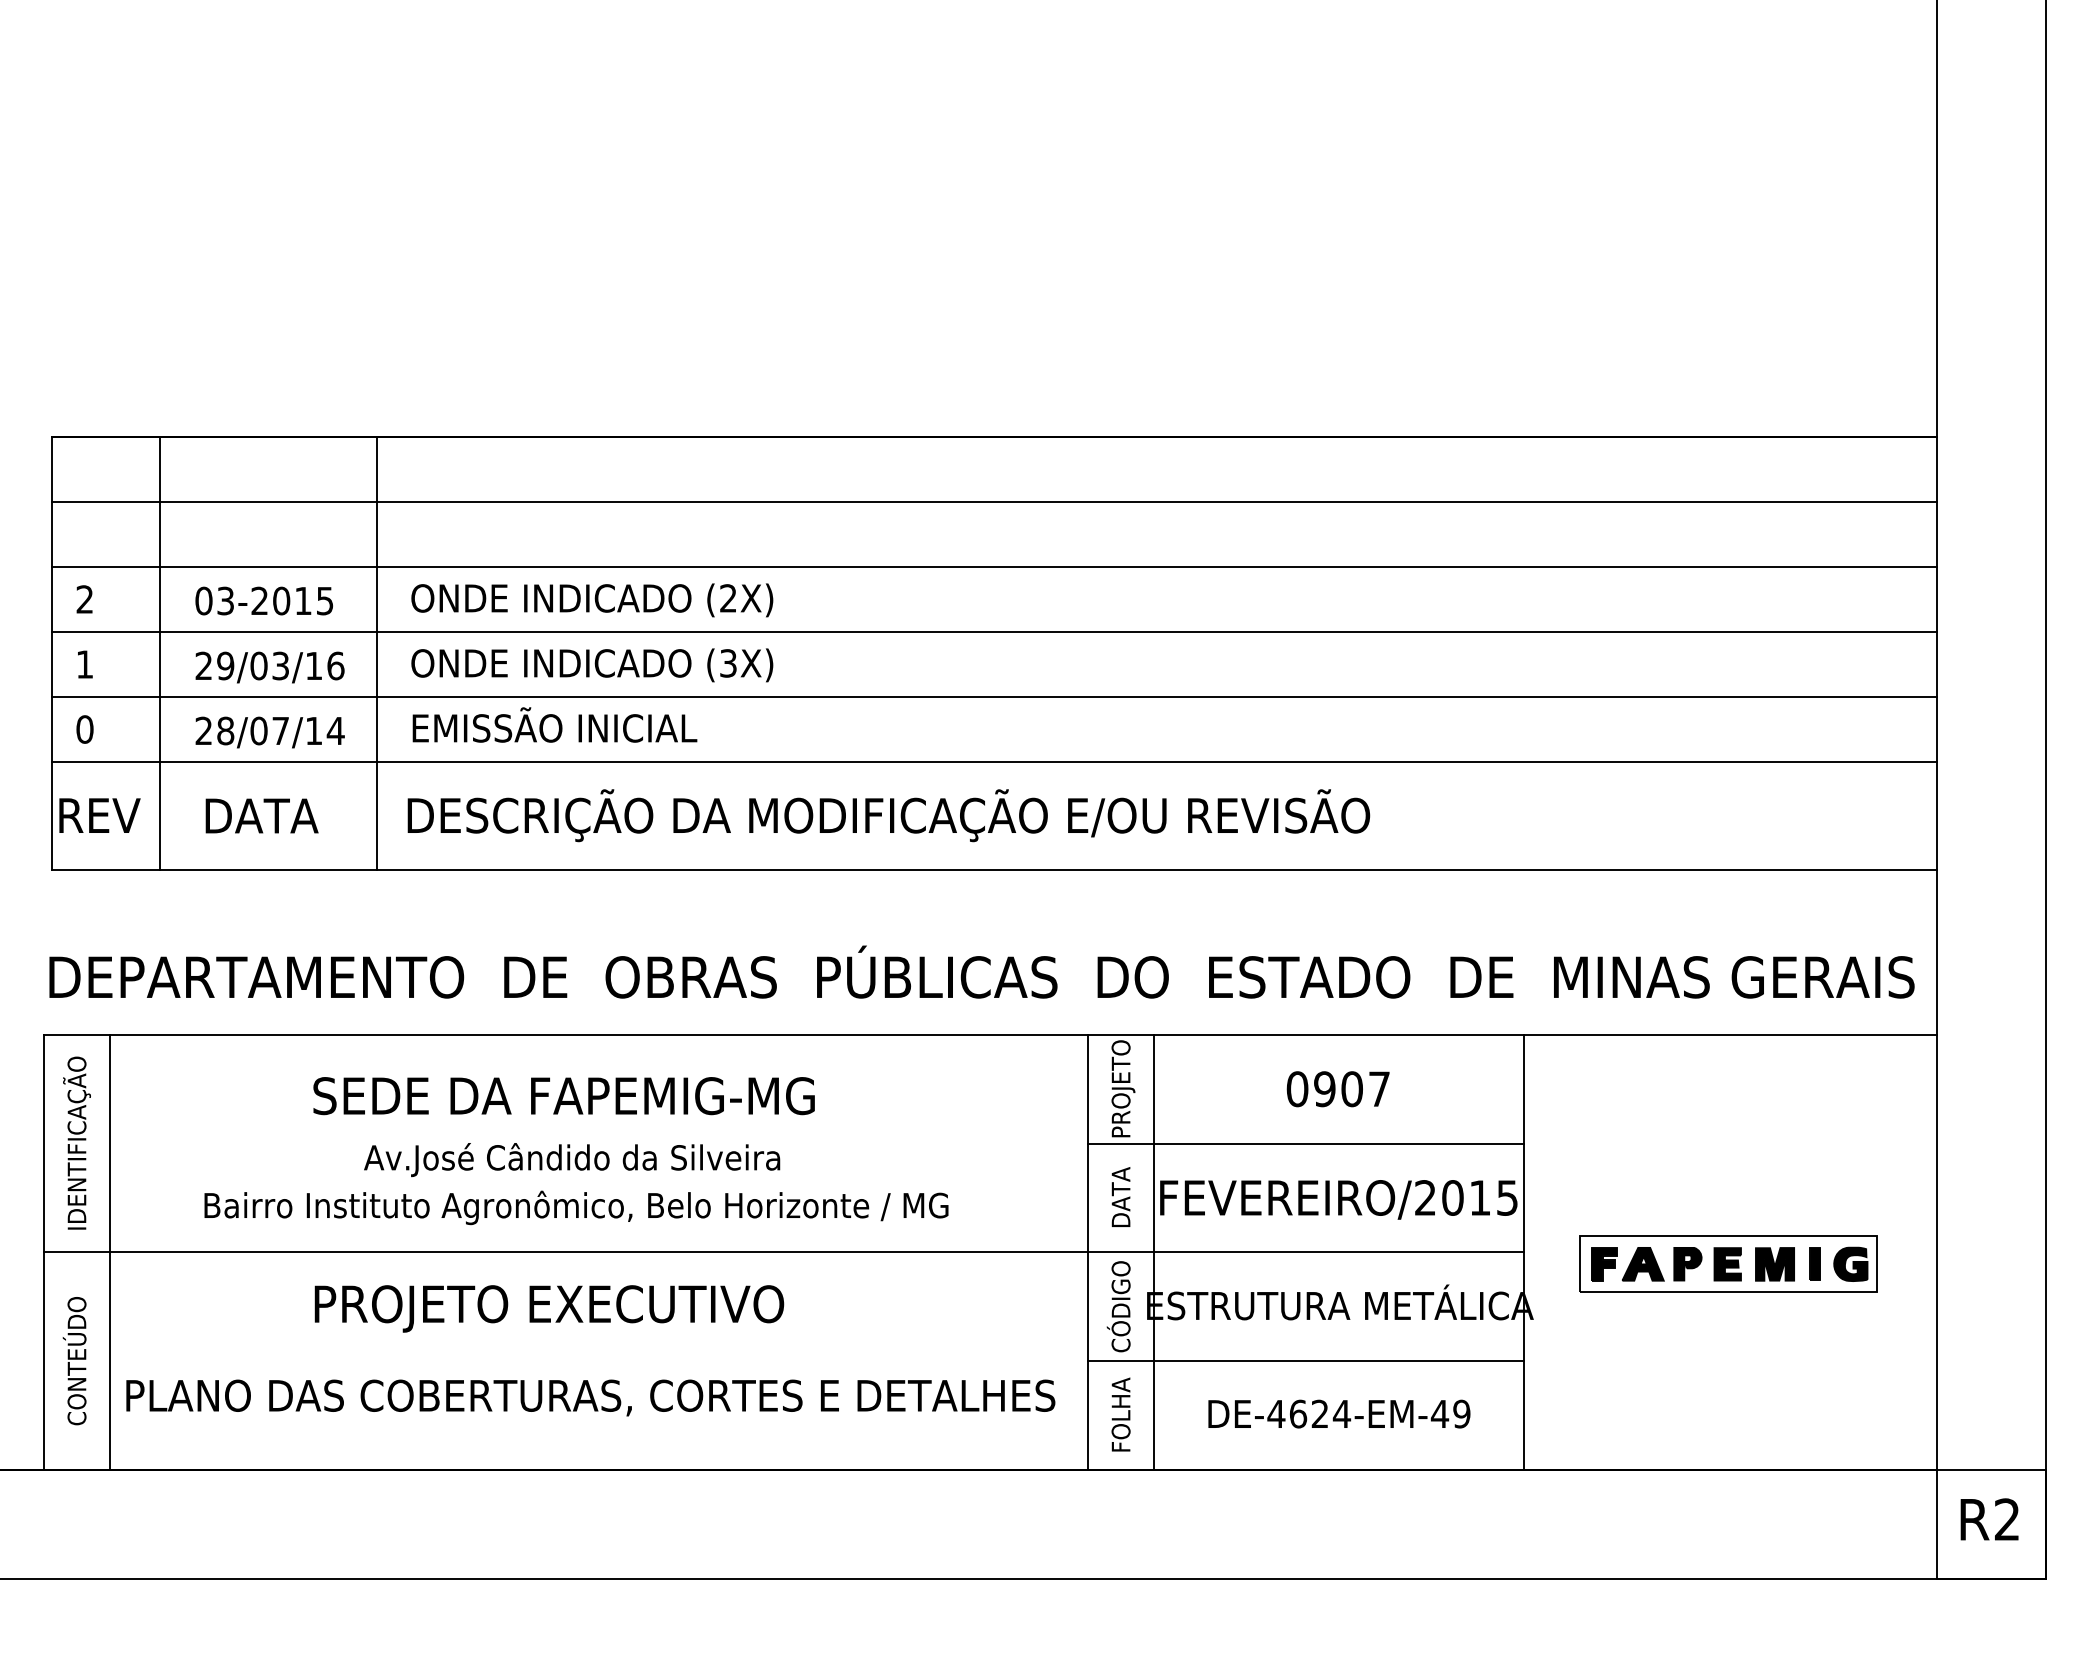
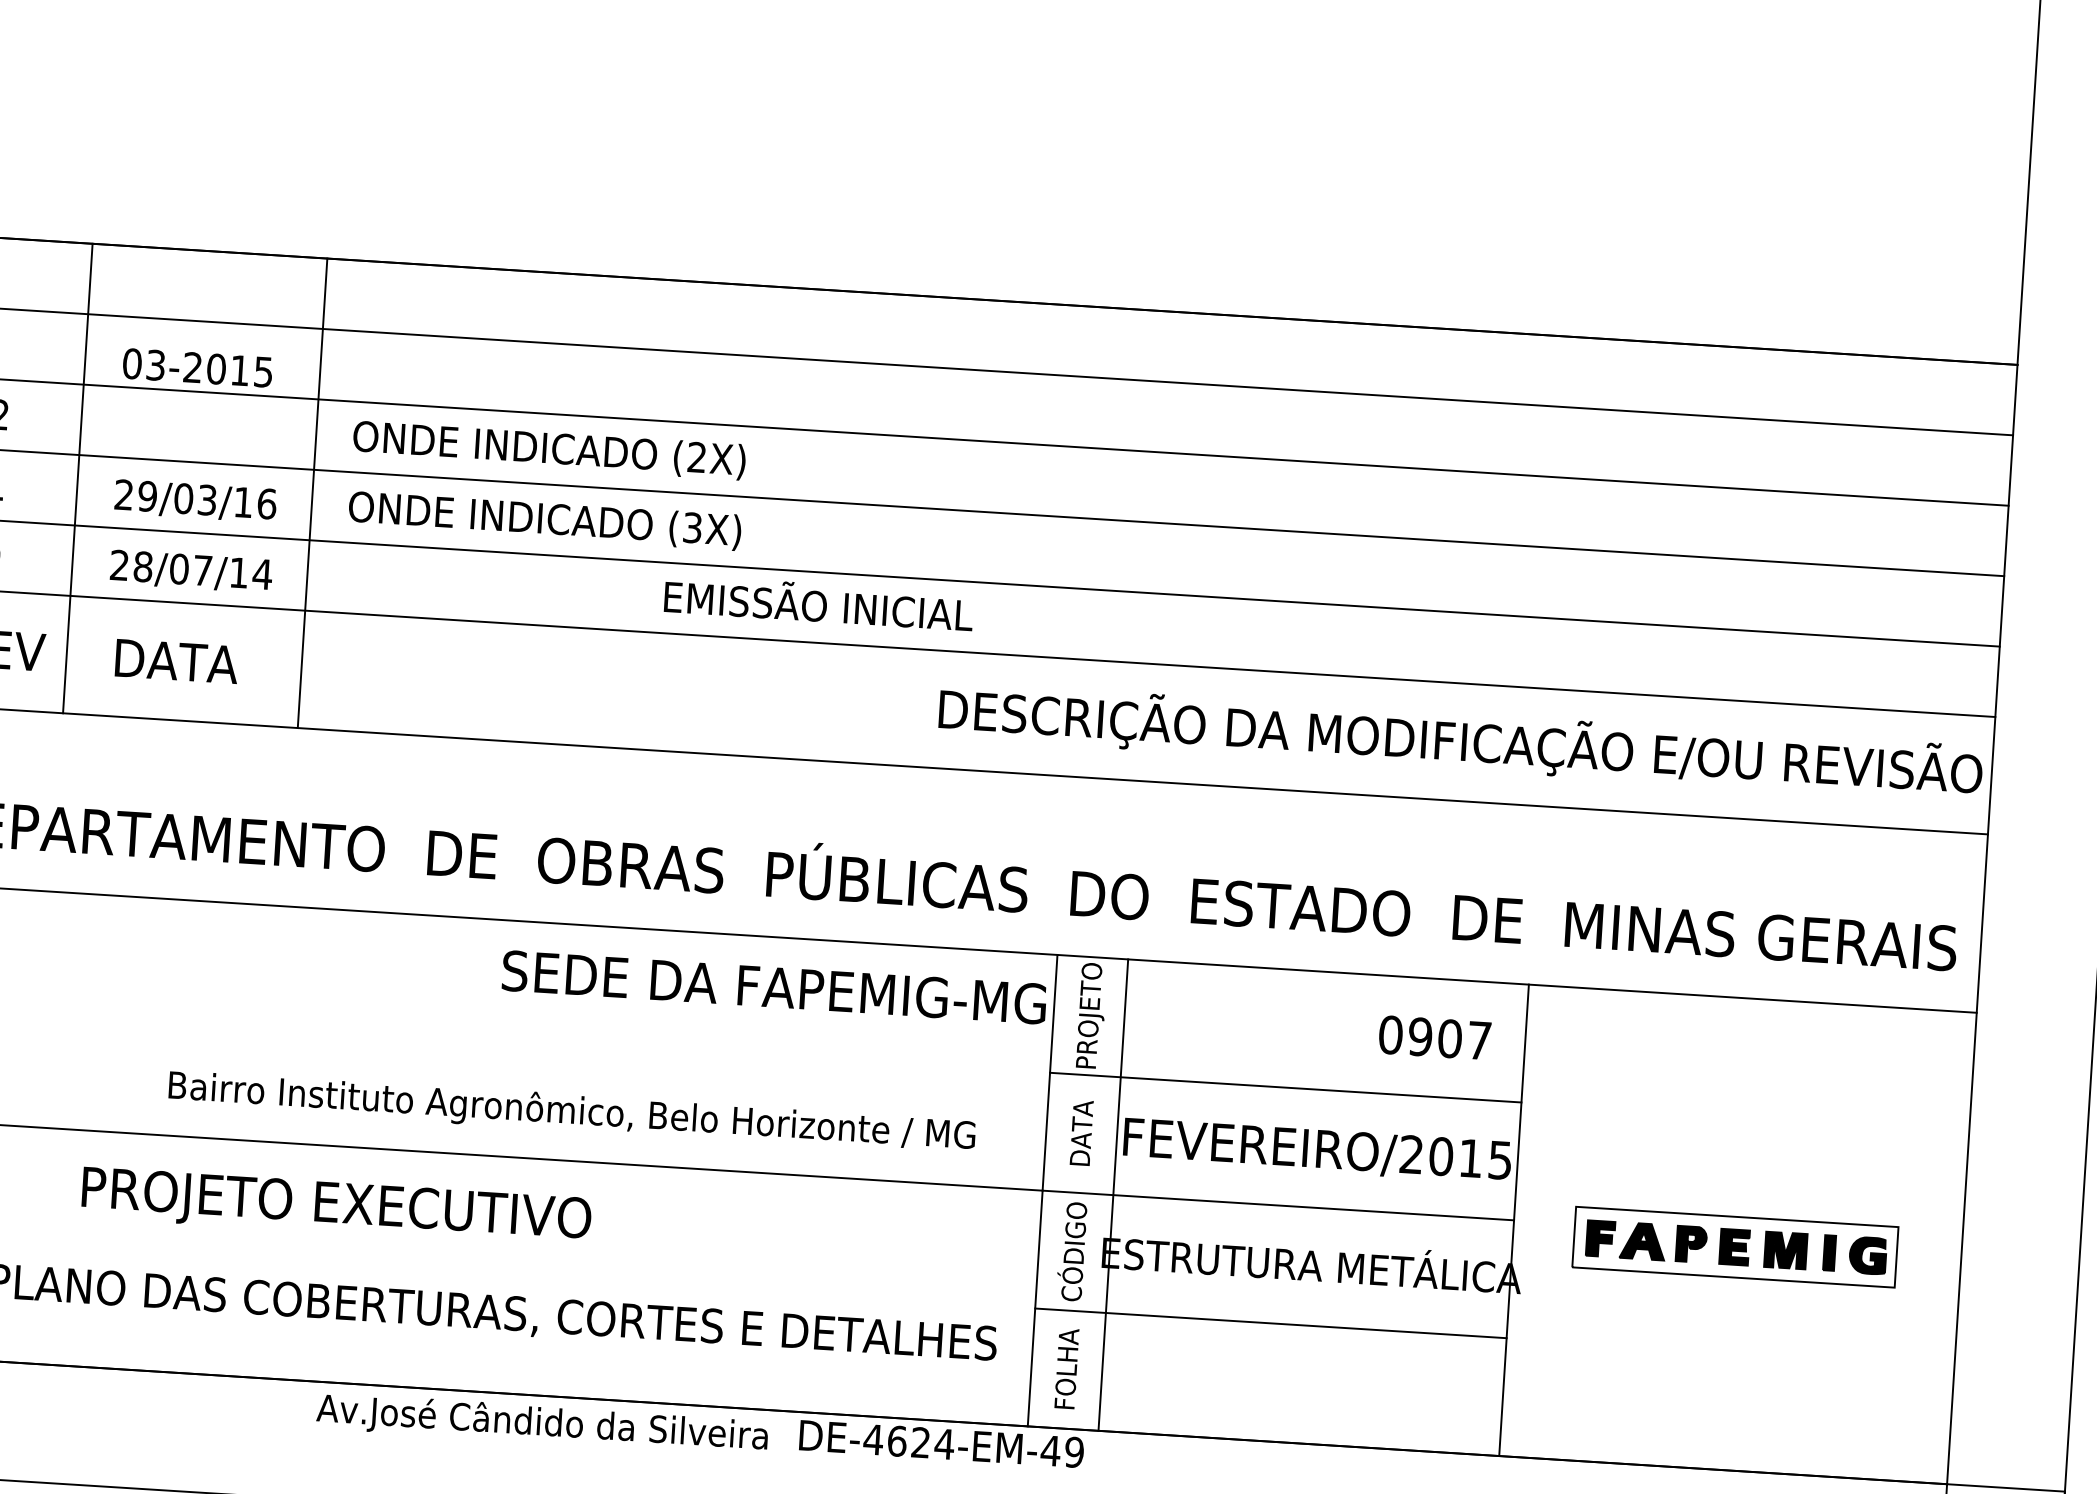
text: (263, 600) -> (196, 367), moved
text: (554, 724) -> (818, 602), moved
text: (888, 815) -> (1460, 741), moved
text: (1337, 1089) -> (1434, 1038), moved
text: (563, 1096) -> (773, 987), moved
text: (572, 1160) -> (542, 1424), moved
text: (576, 1207) -> (572, 1112), moved
text: (549, 1308) -> (336, 1207), moved
text: (1339, 1413) -> (941, 1443), moved

